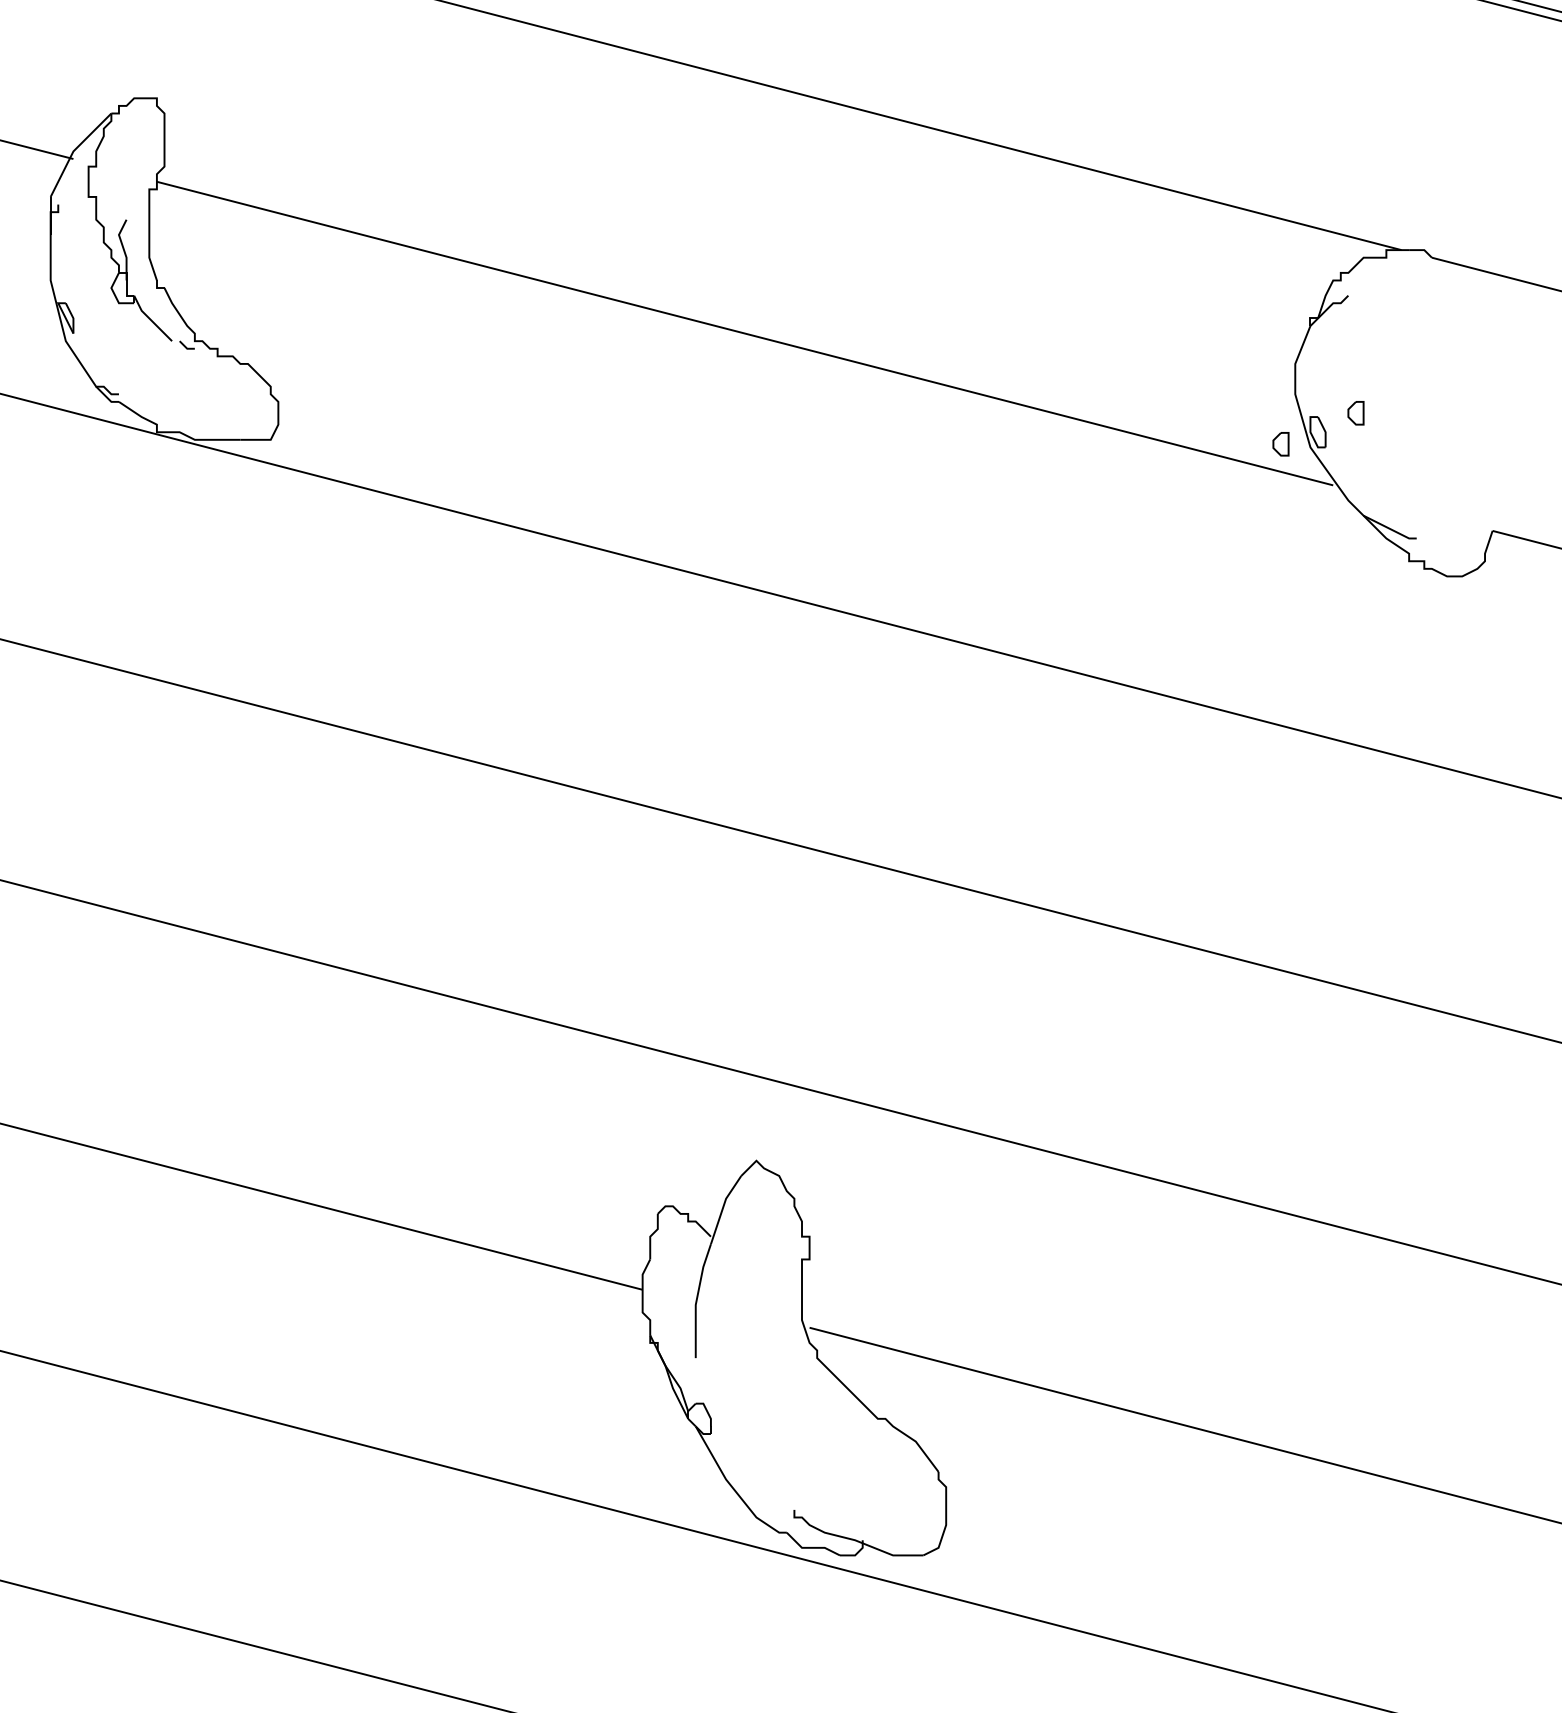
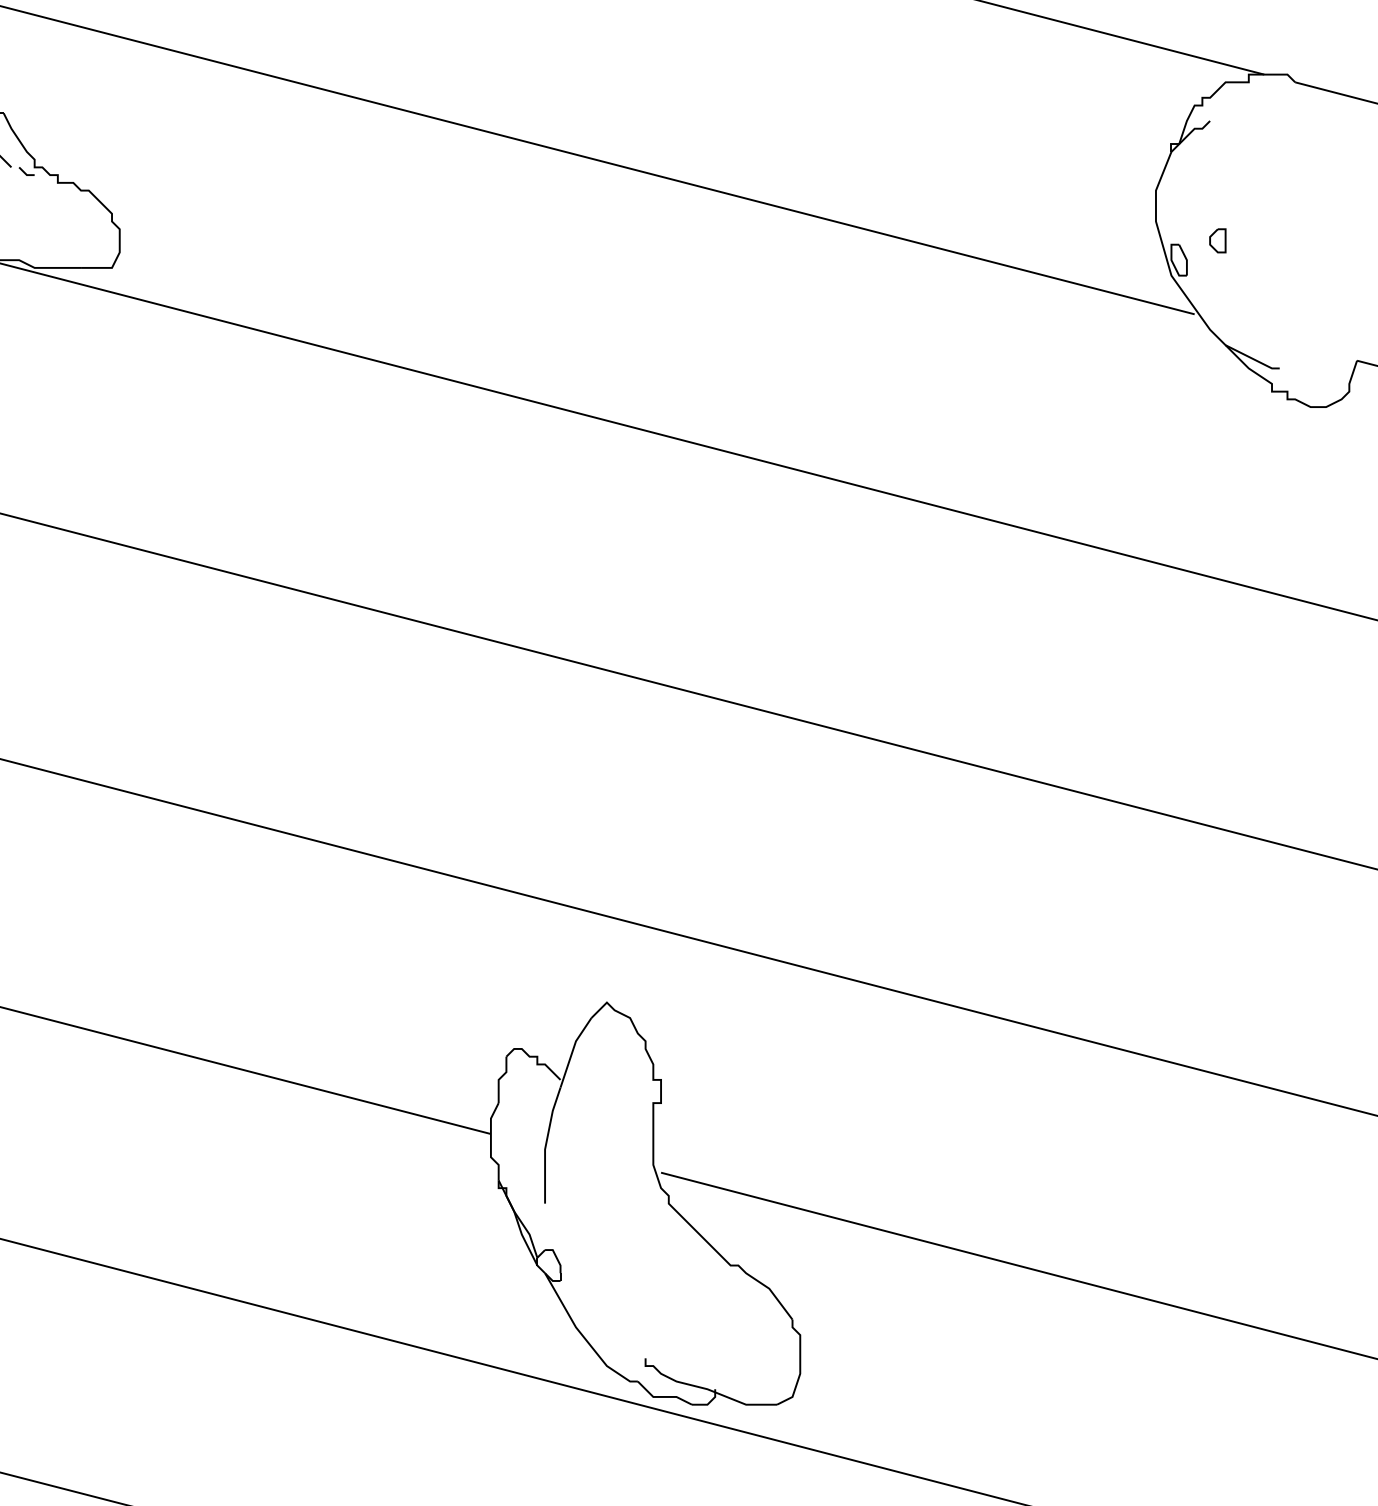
part: (1280, 444) -> (1140, 272), removed

